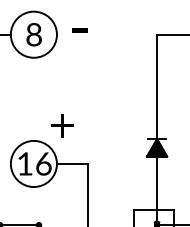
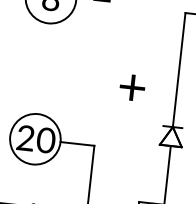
text: (62, 125) -> (132, 87), moved
fill: (157, 147) -> (172, 136), removed
text: (34, 163) -> (36, 138), 16 -> 20

